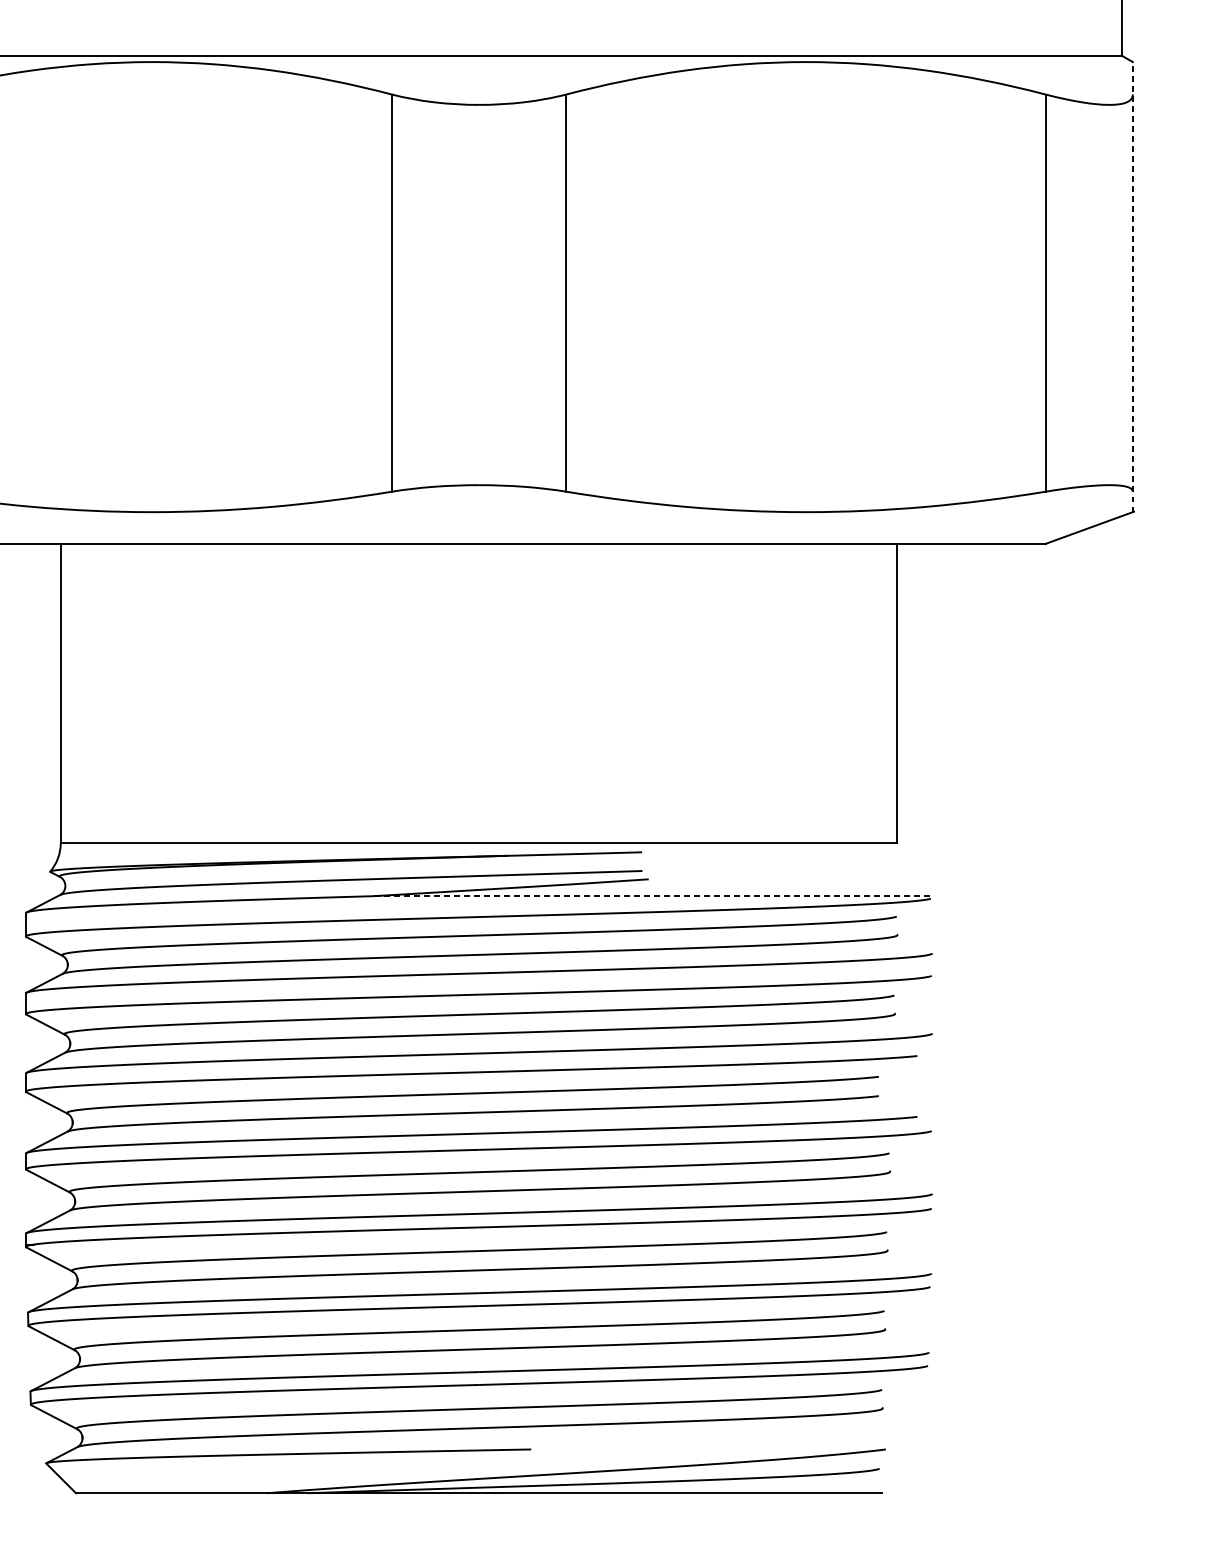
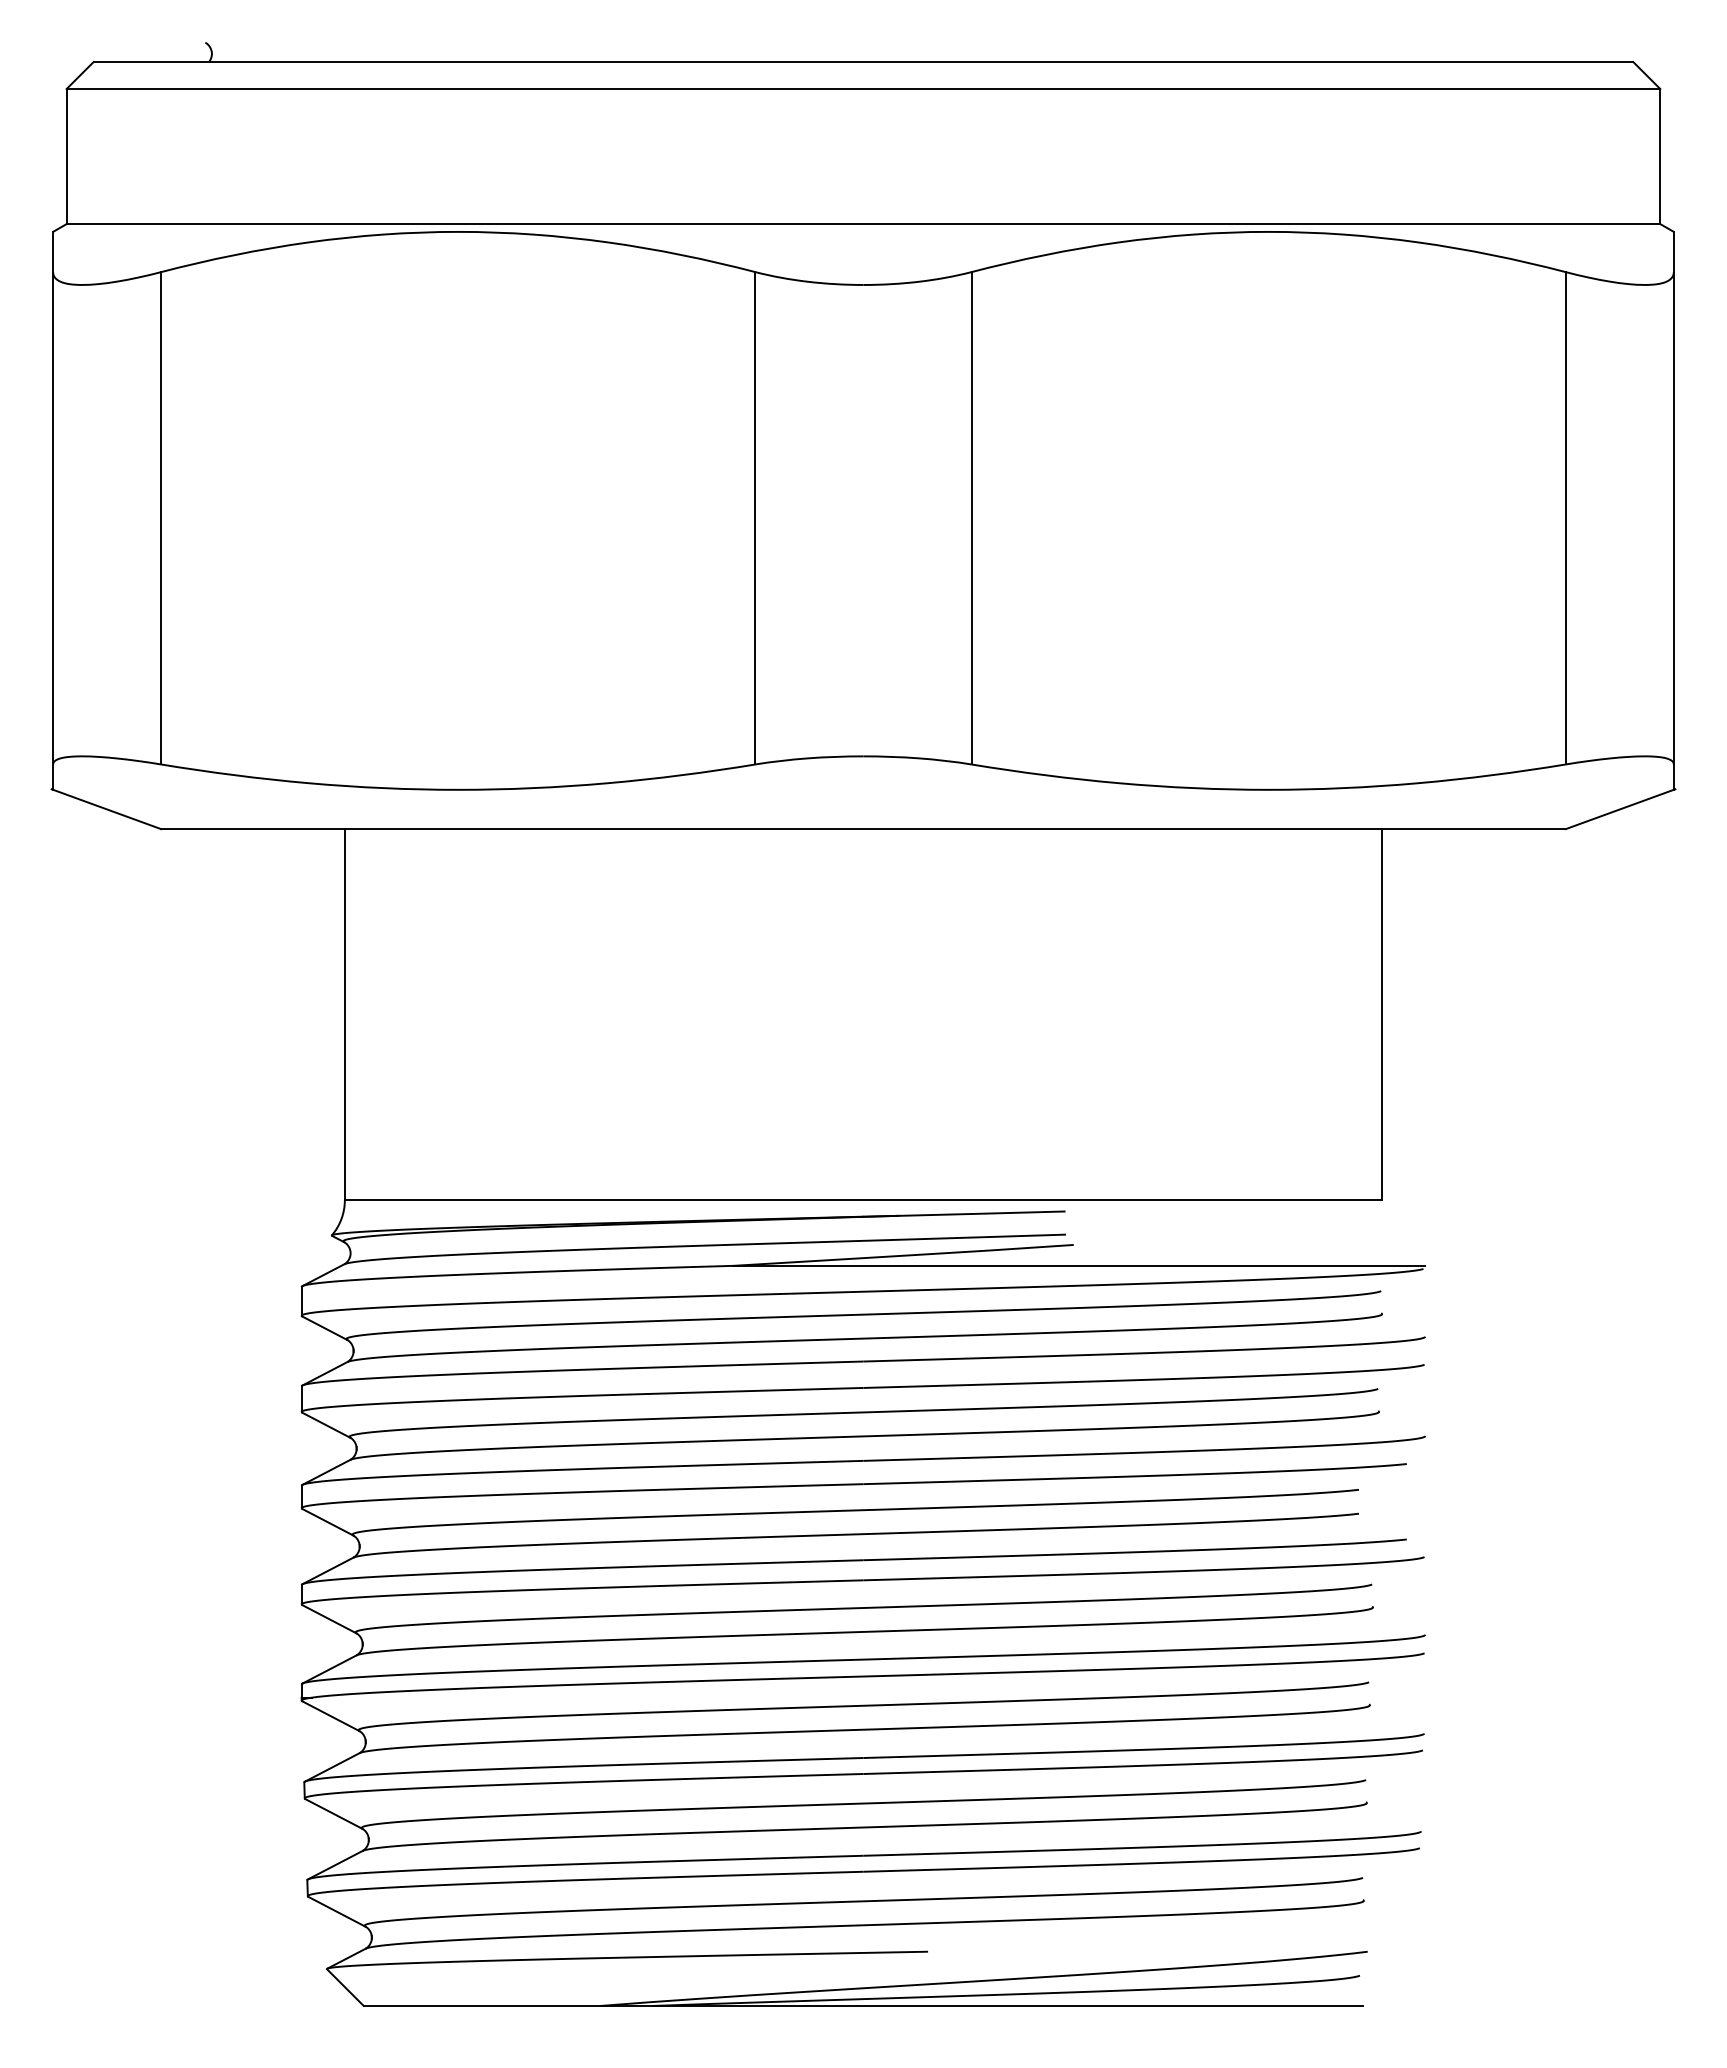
line: (1132, 286) -> (1673, 510), dashed -> solid
line: (653, 895) -> (1079, 1265), dashed -> solid

